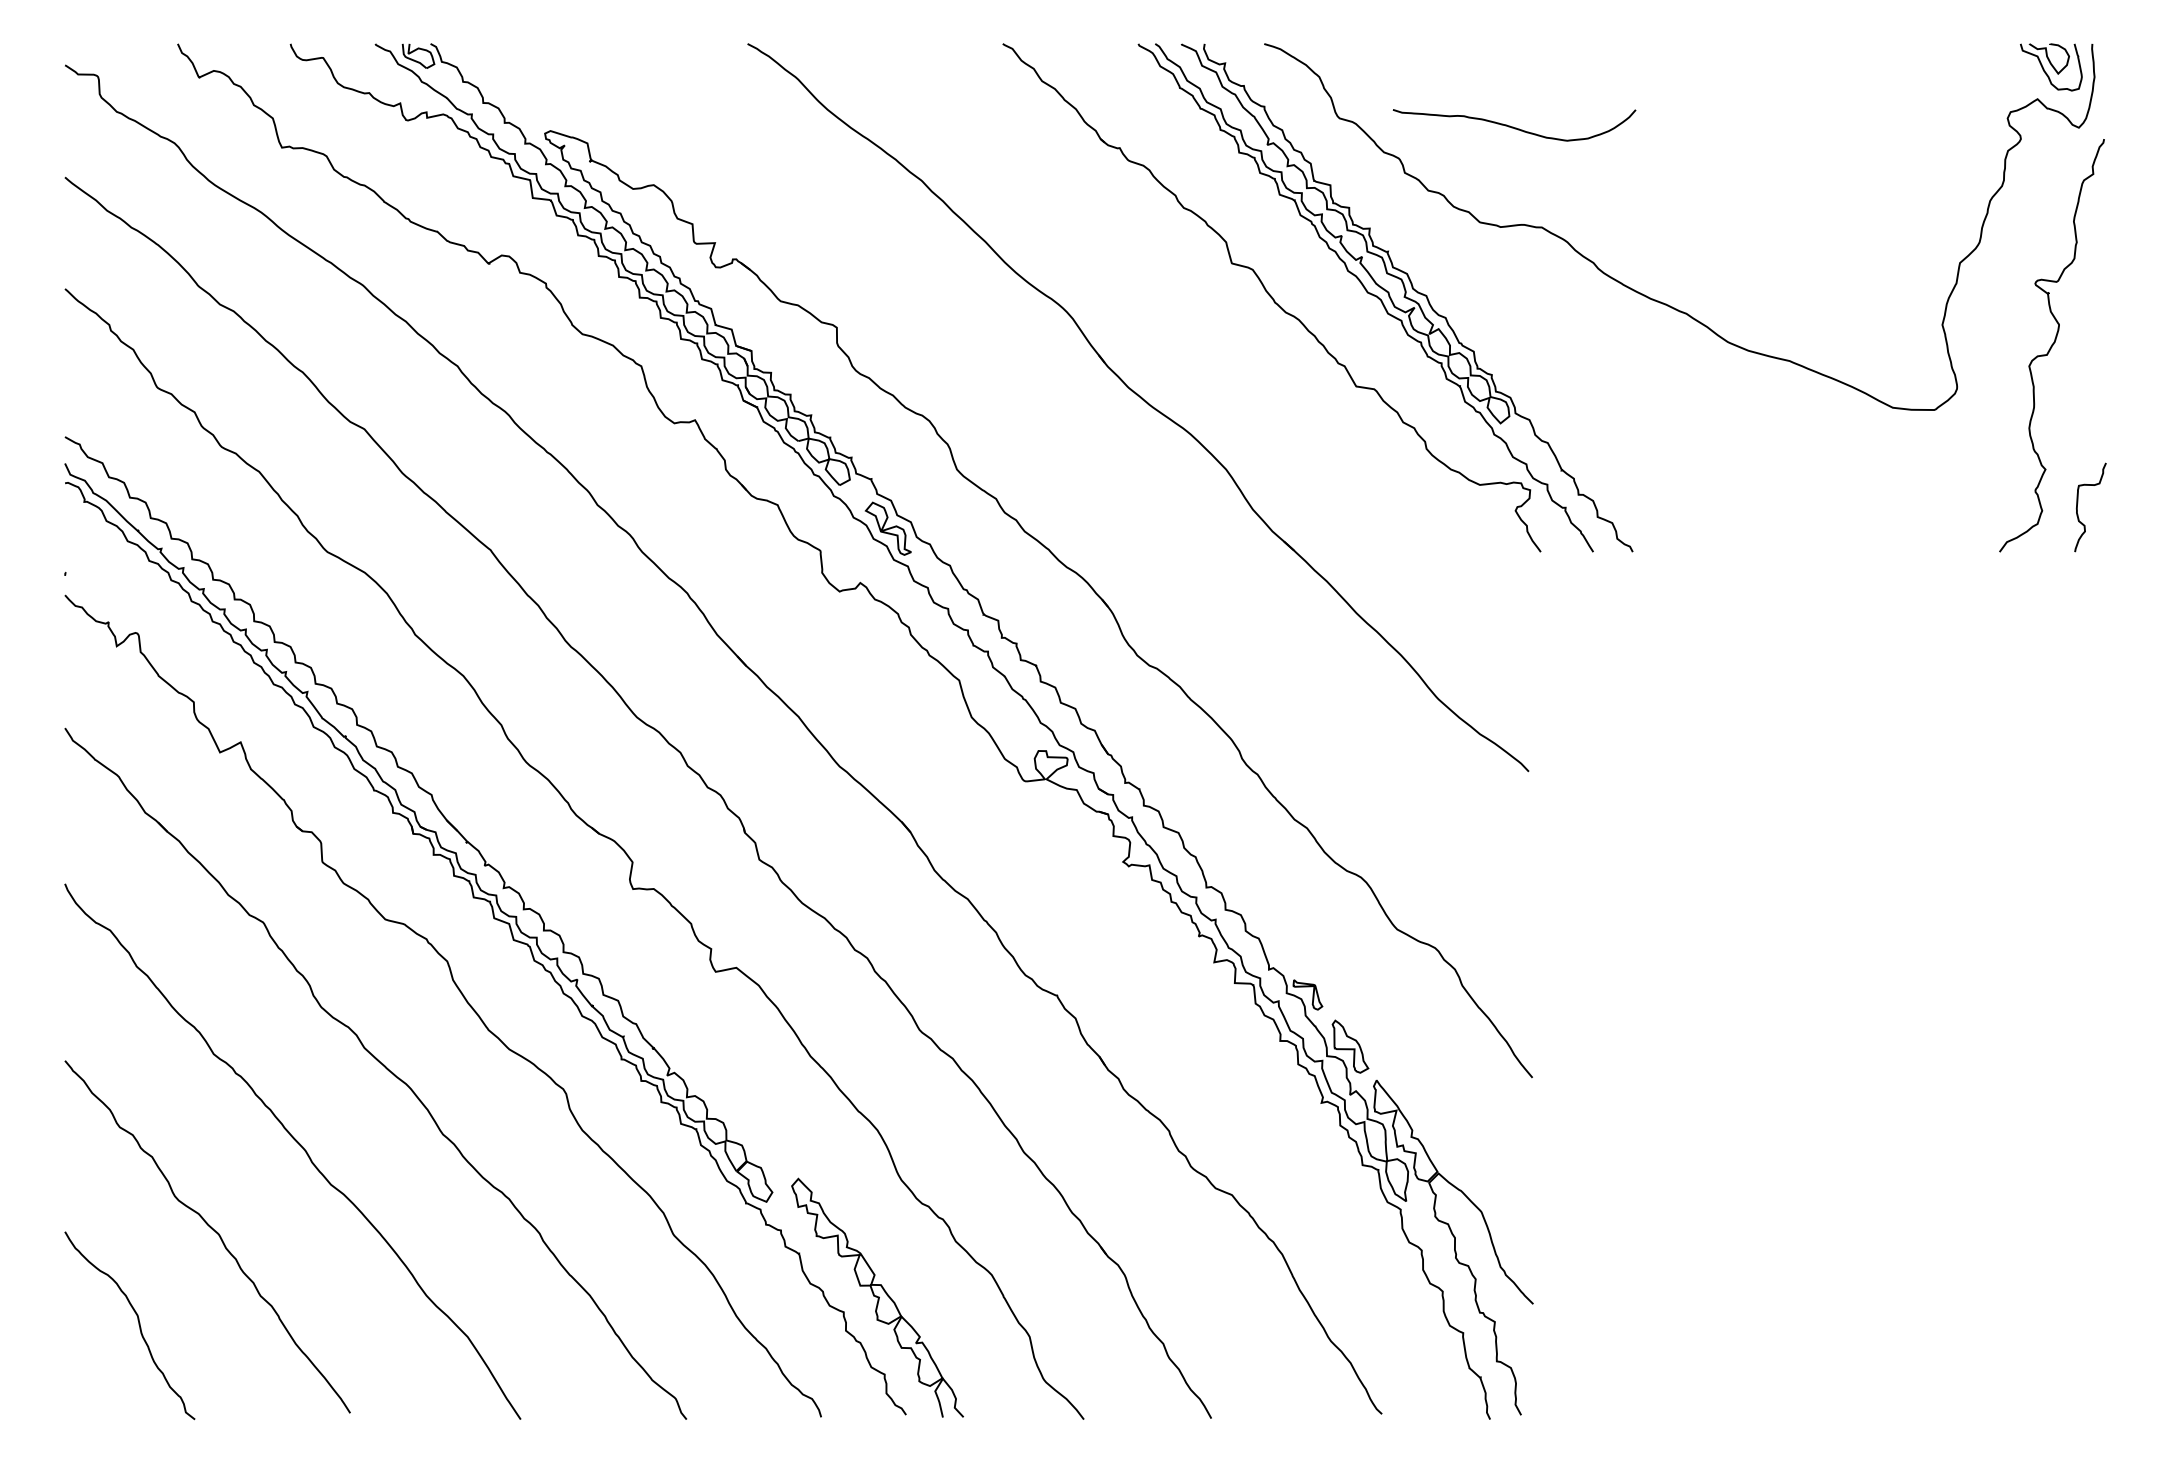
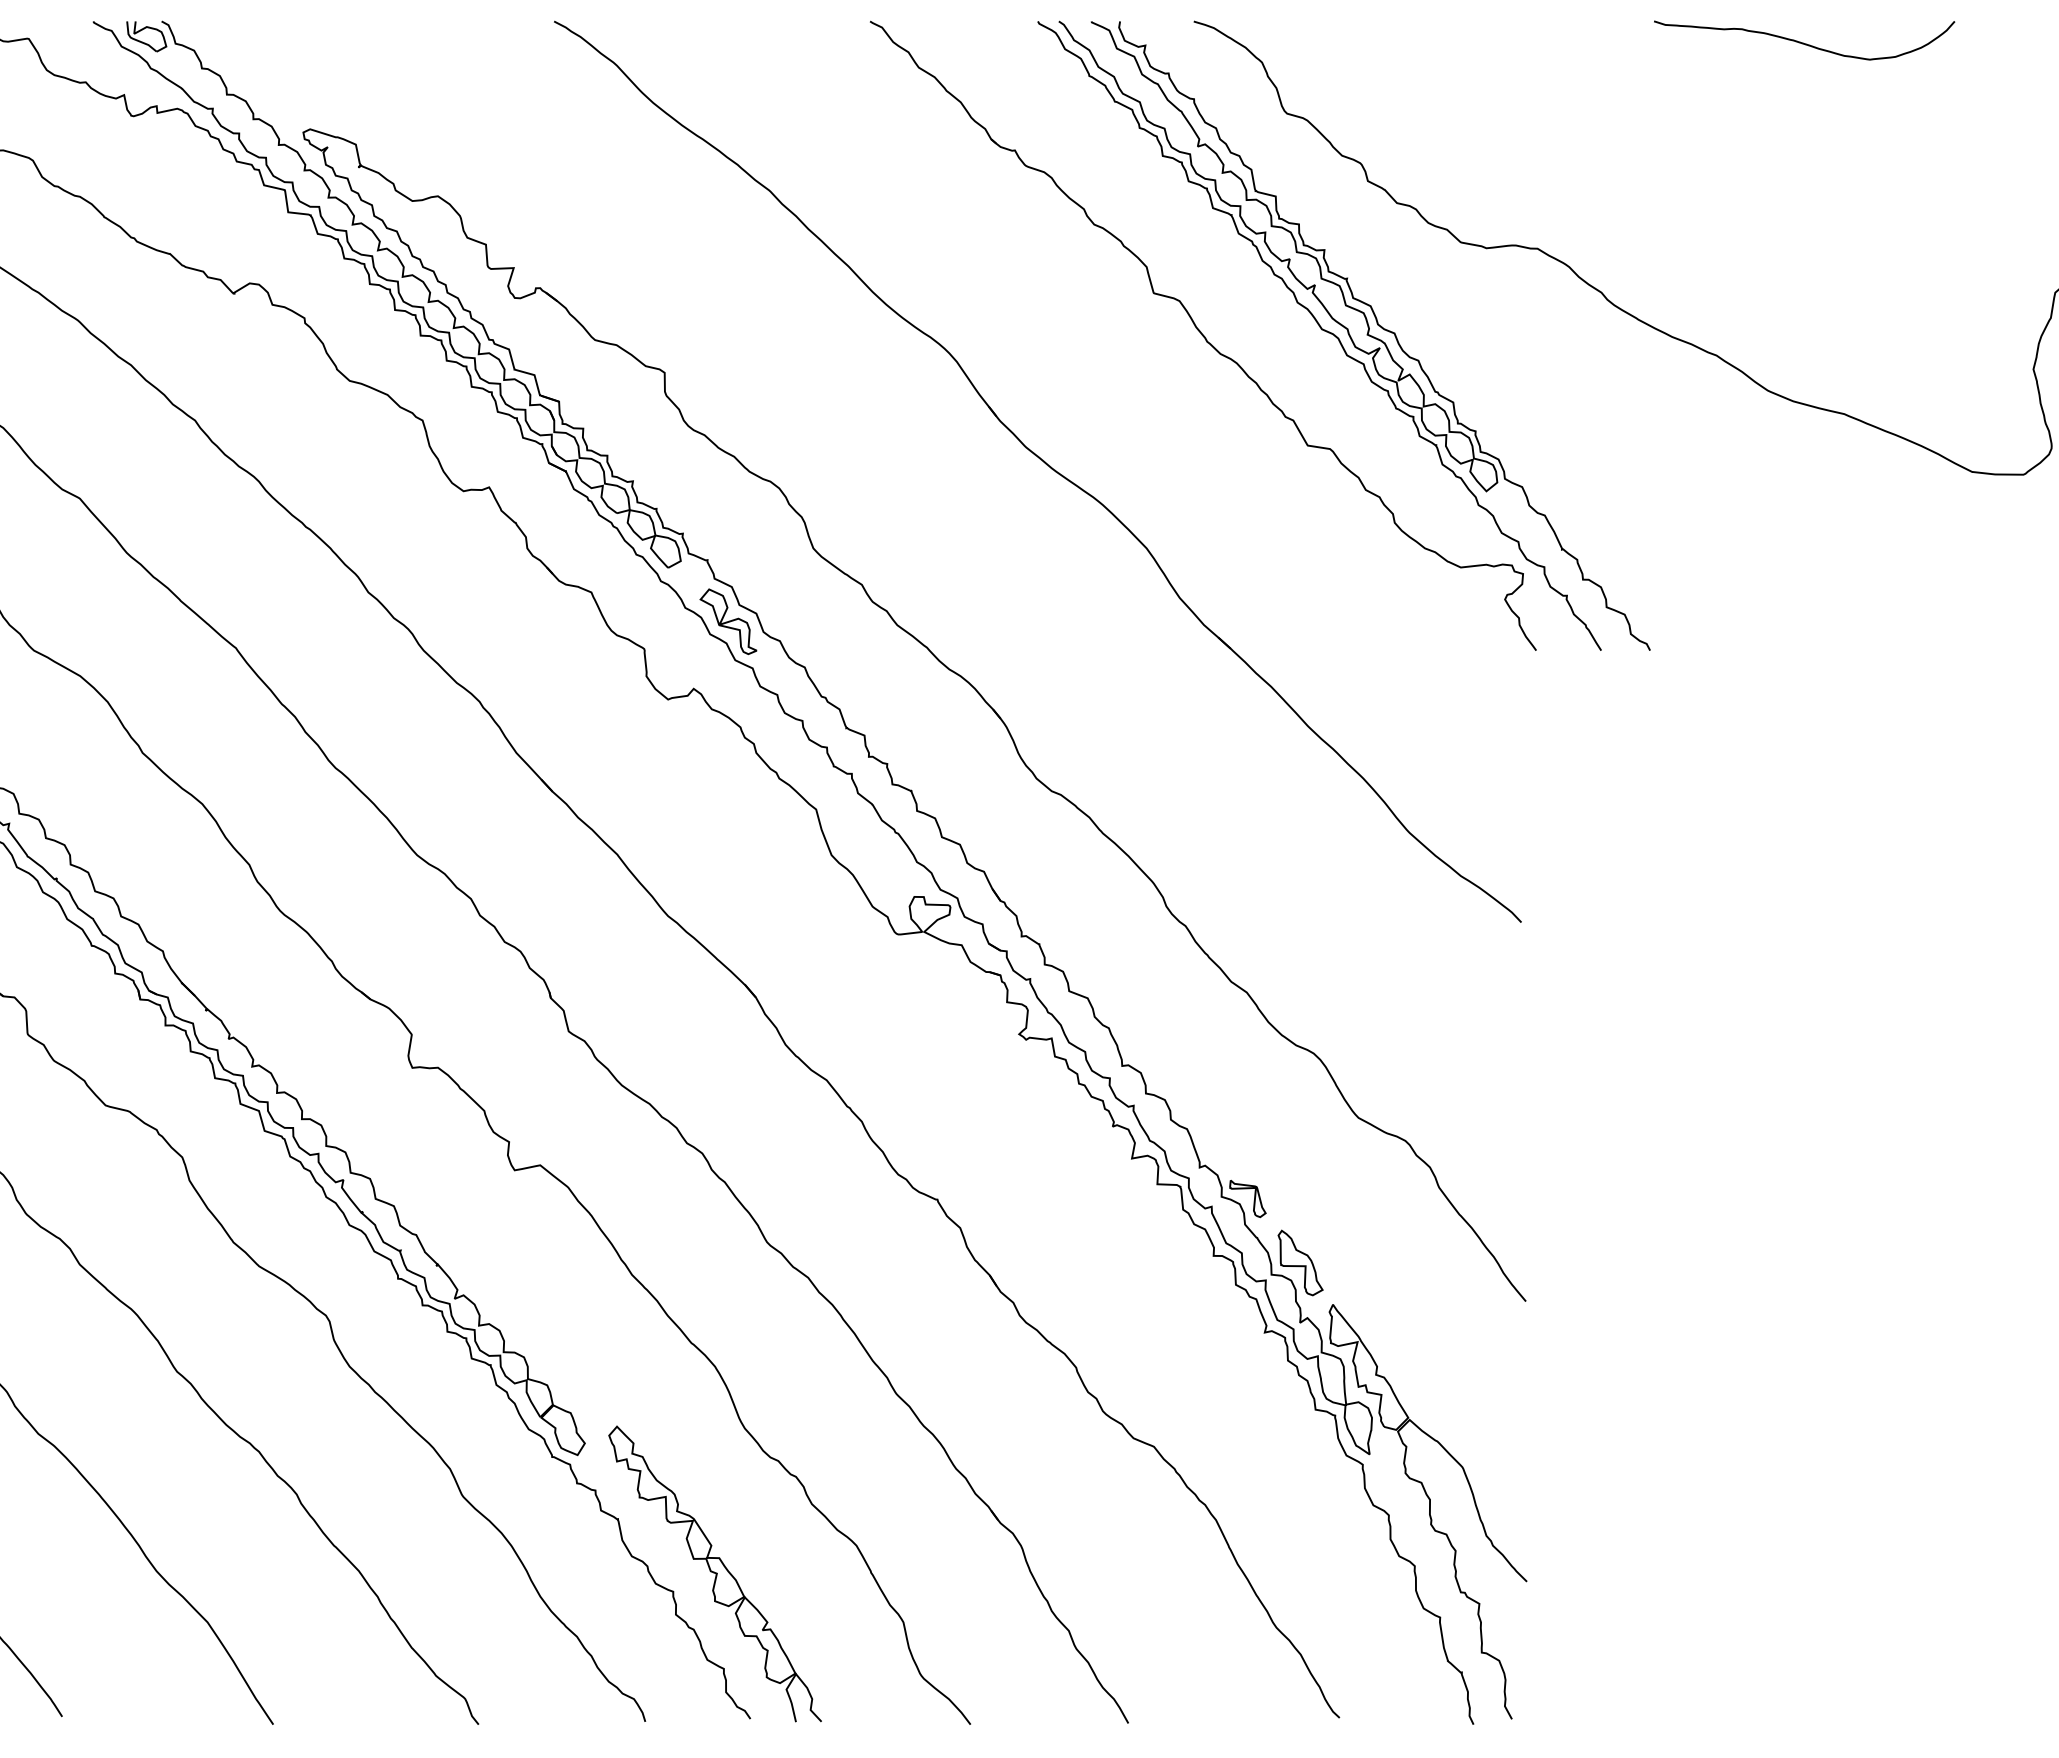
curve: (1513, 126) -> (1803, 41), moved

